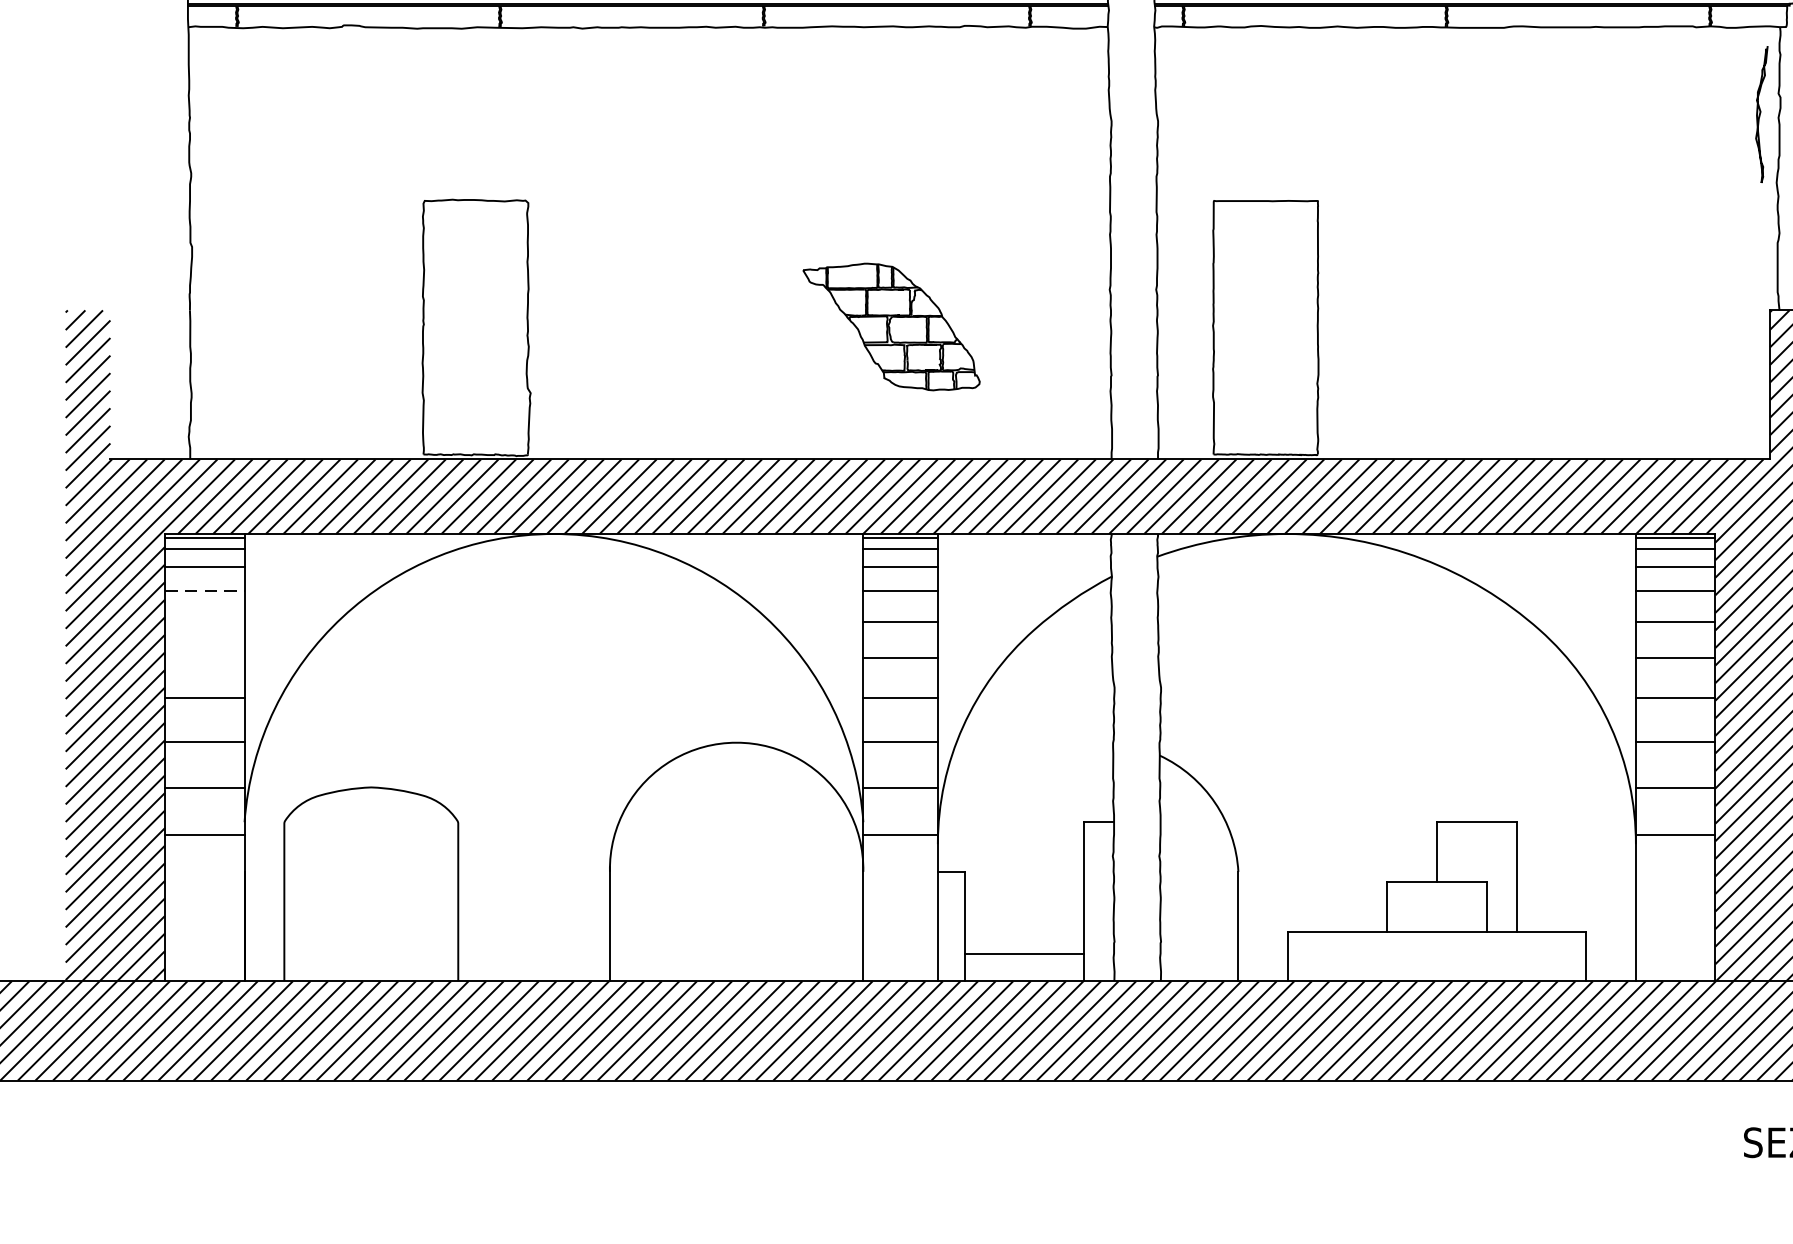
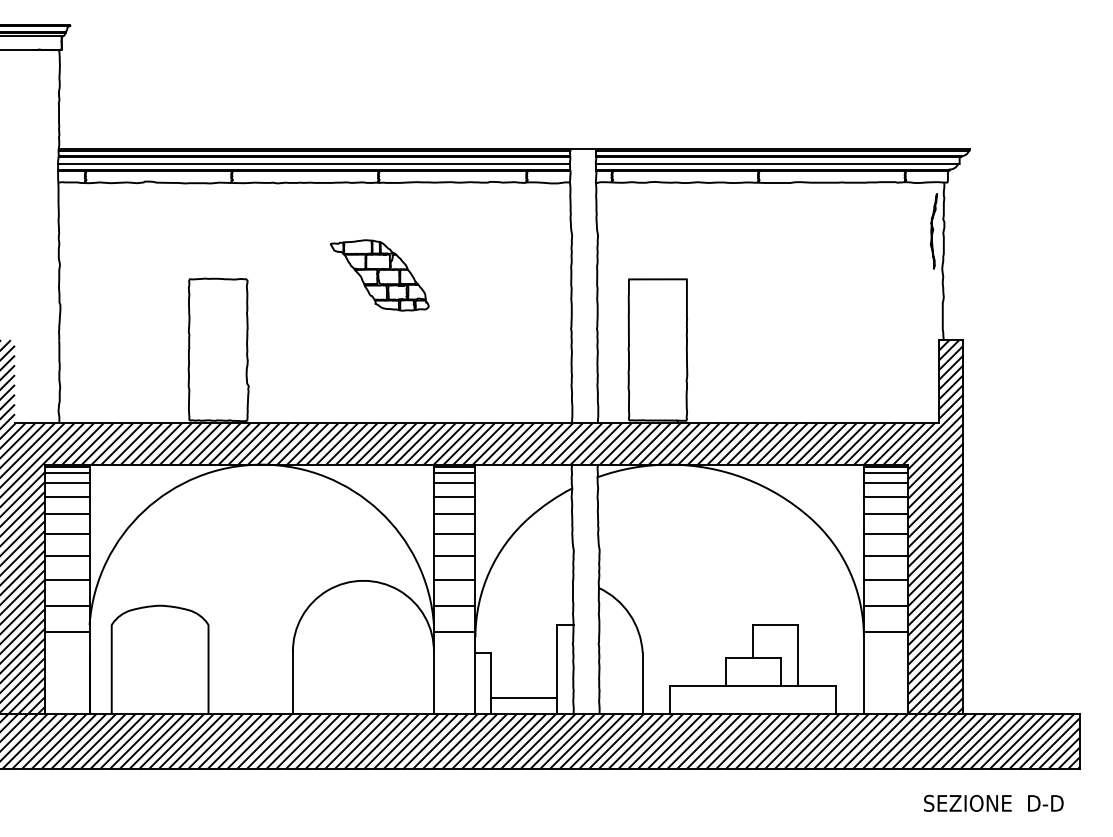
part: (891, 327) -> (379, 275), moved
line: (204, 591) -> (67, 496), dashed -> solid
line: (204, 621) -> (67, 513), added
line: (204, 657) -> (67, 533), added

